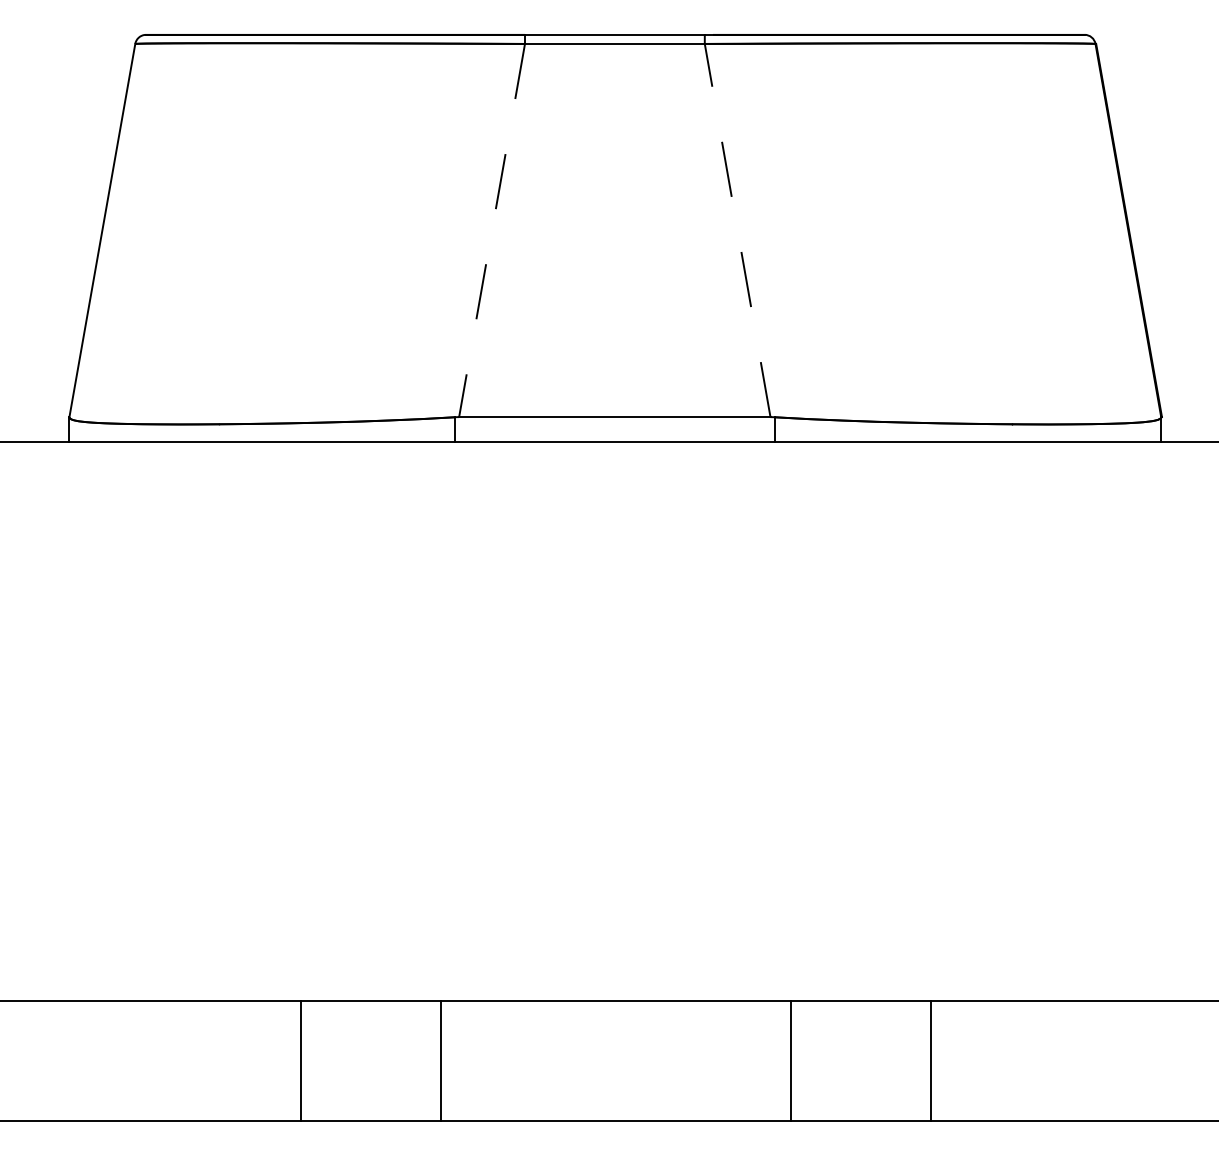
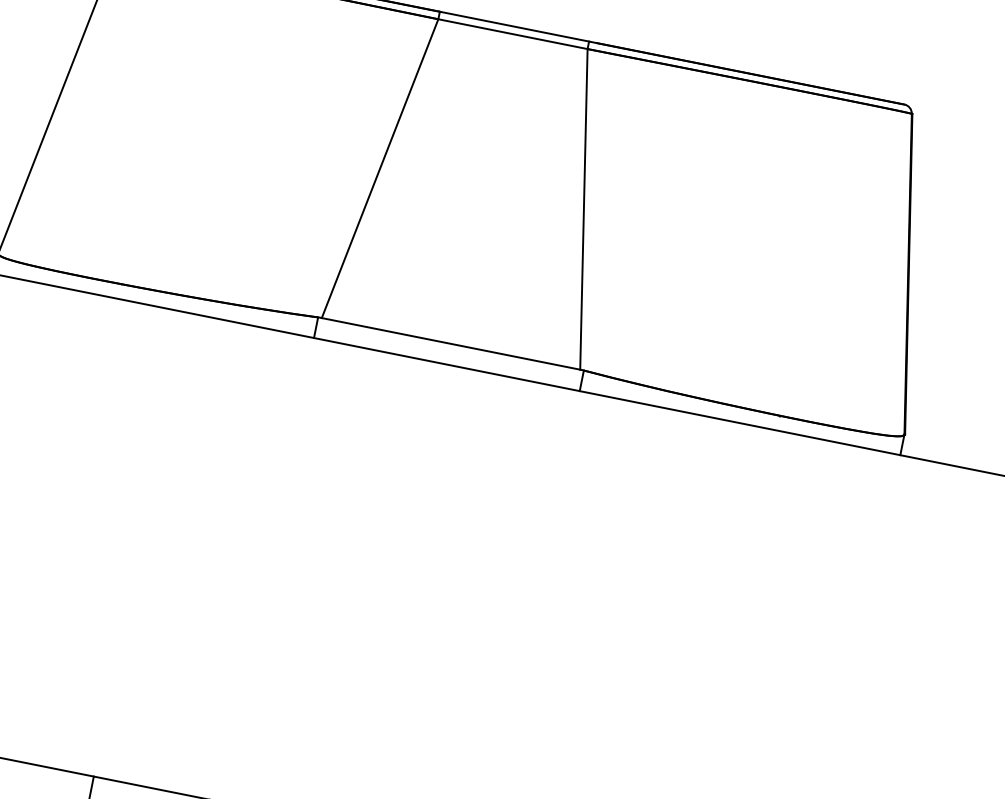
line: (737, 230) -> (583, 209), dashed -> solid
line: (491, 231) -> (379, 169), dashed -> solid

